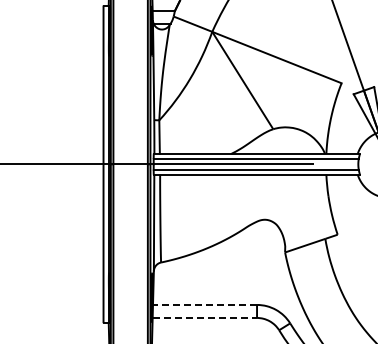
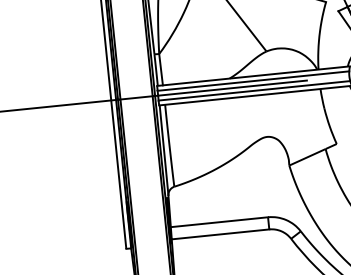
line: (204, 304) -> (218, 221), dashed -> solid
line: (205, 317) -> (221, 233), dashed -> solid

